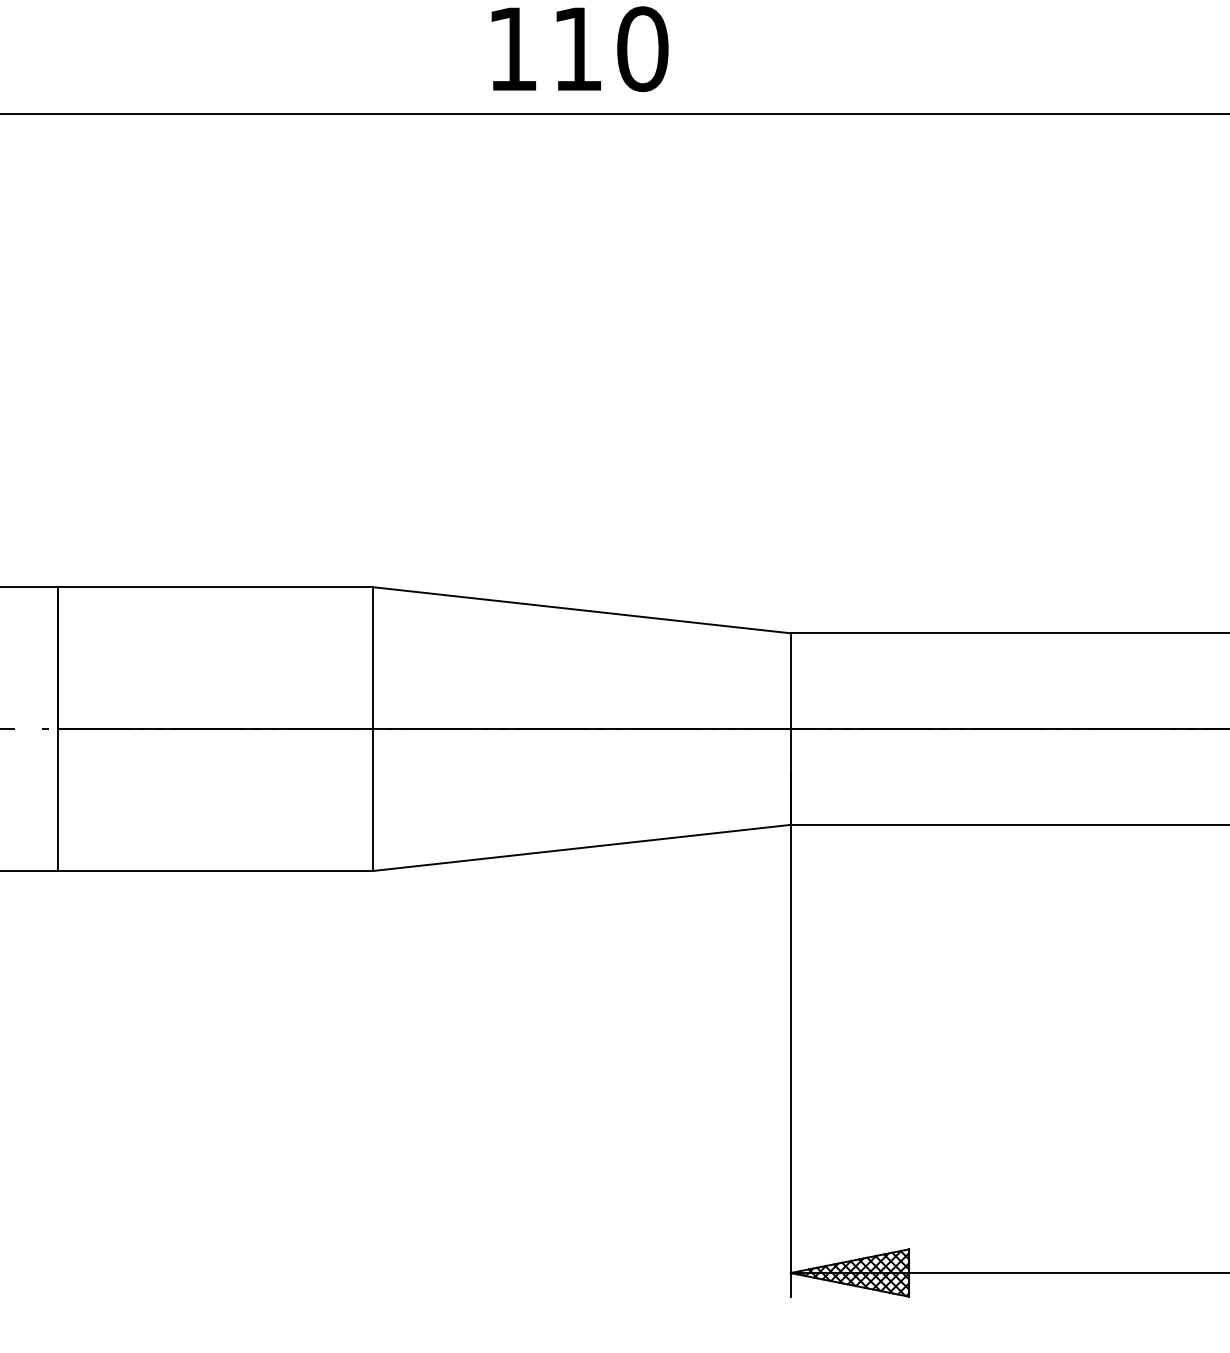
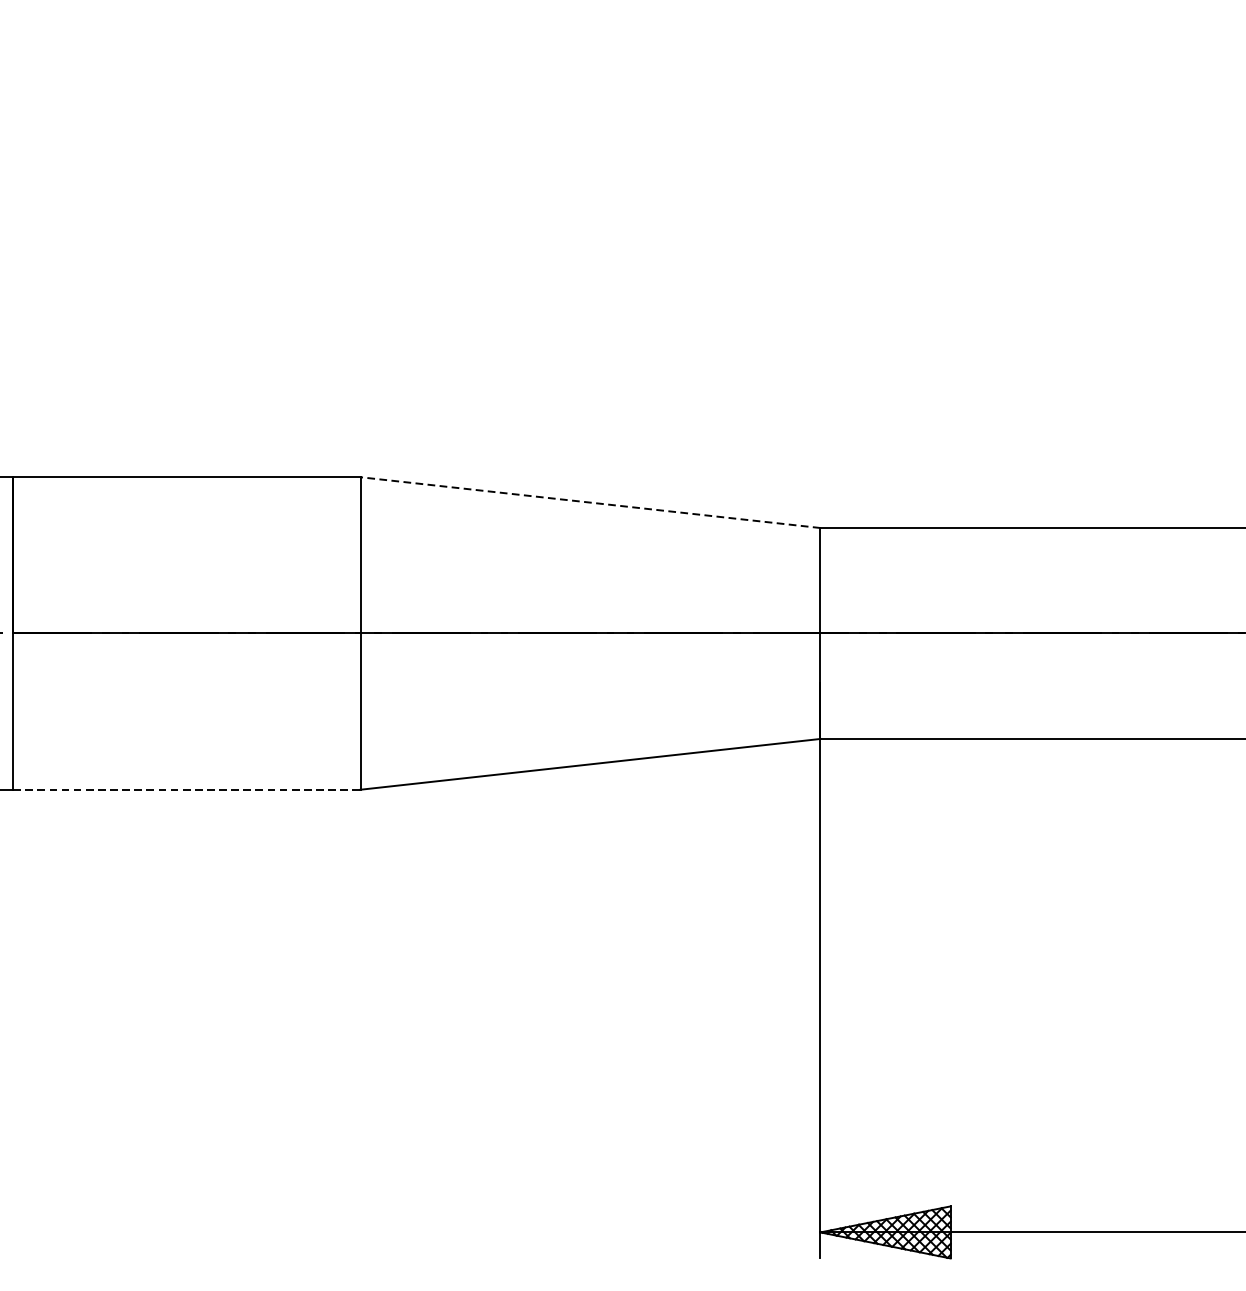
line: (581, 610) -> (590, 502), solid -> dashed
line: (215, 870) -> (187, 789), solid -> dashed

